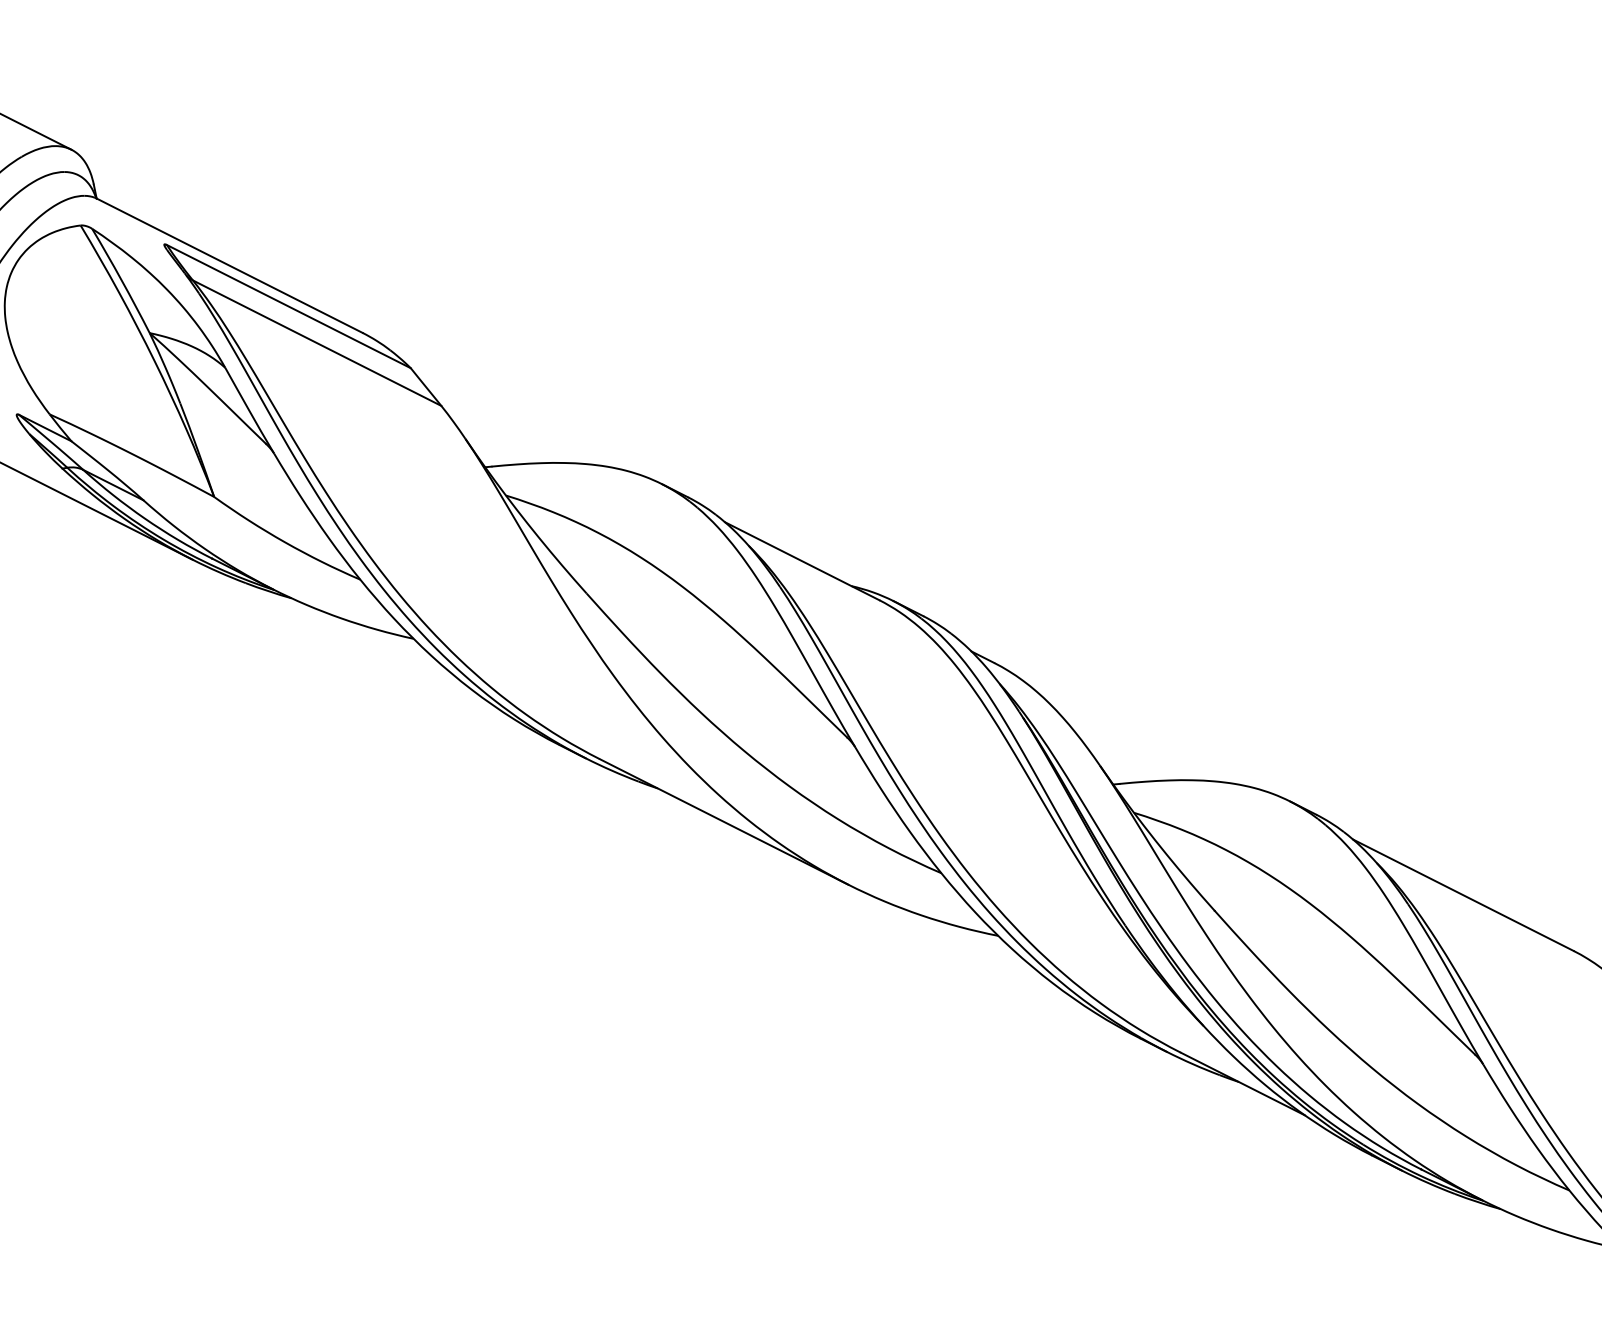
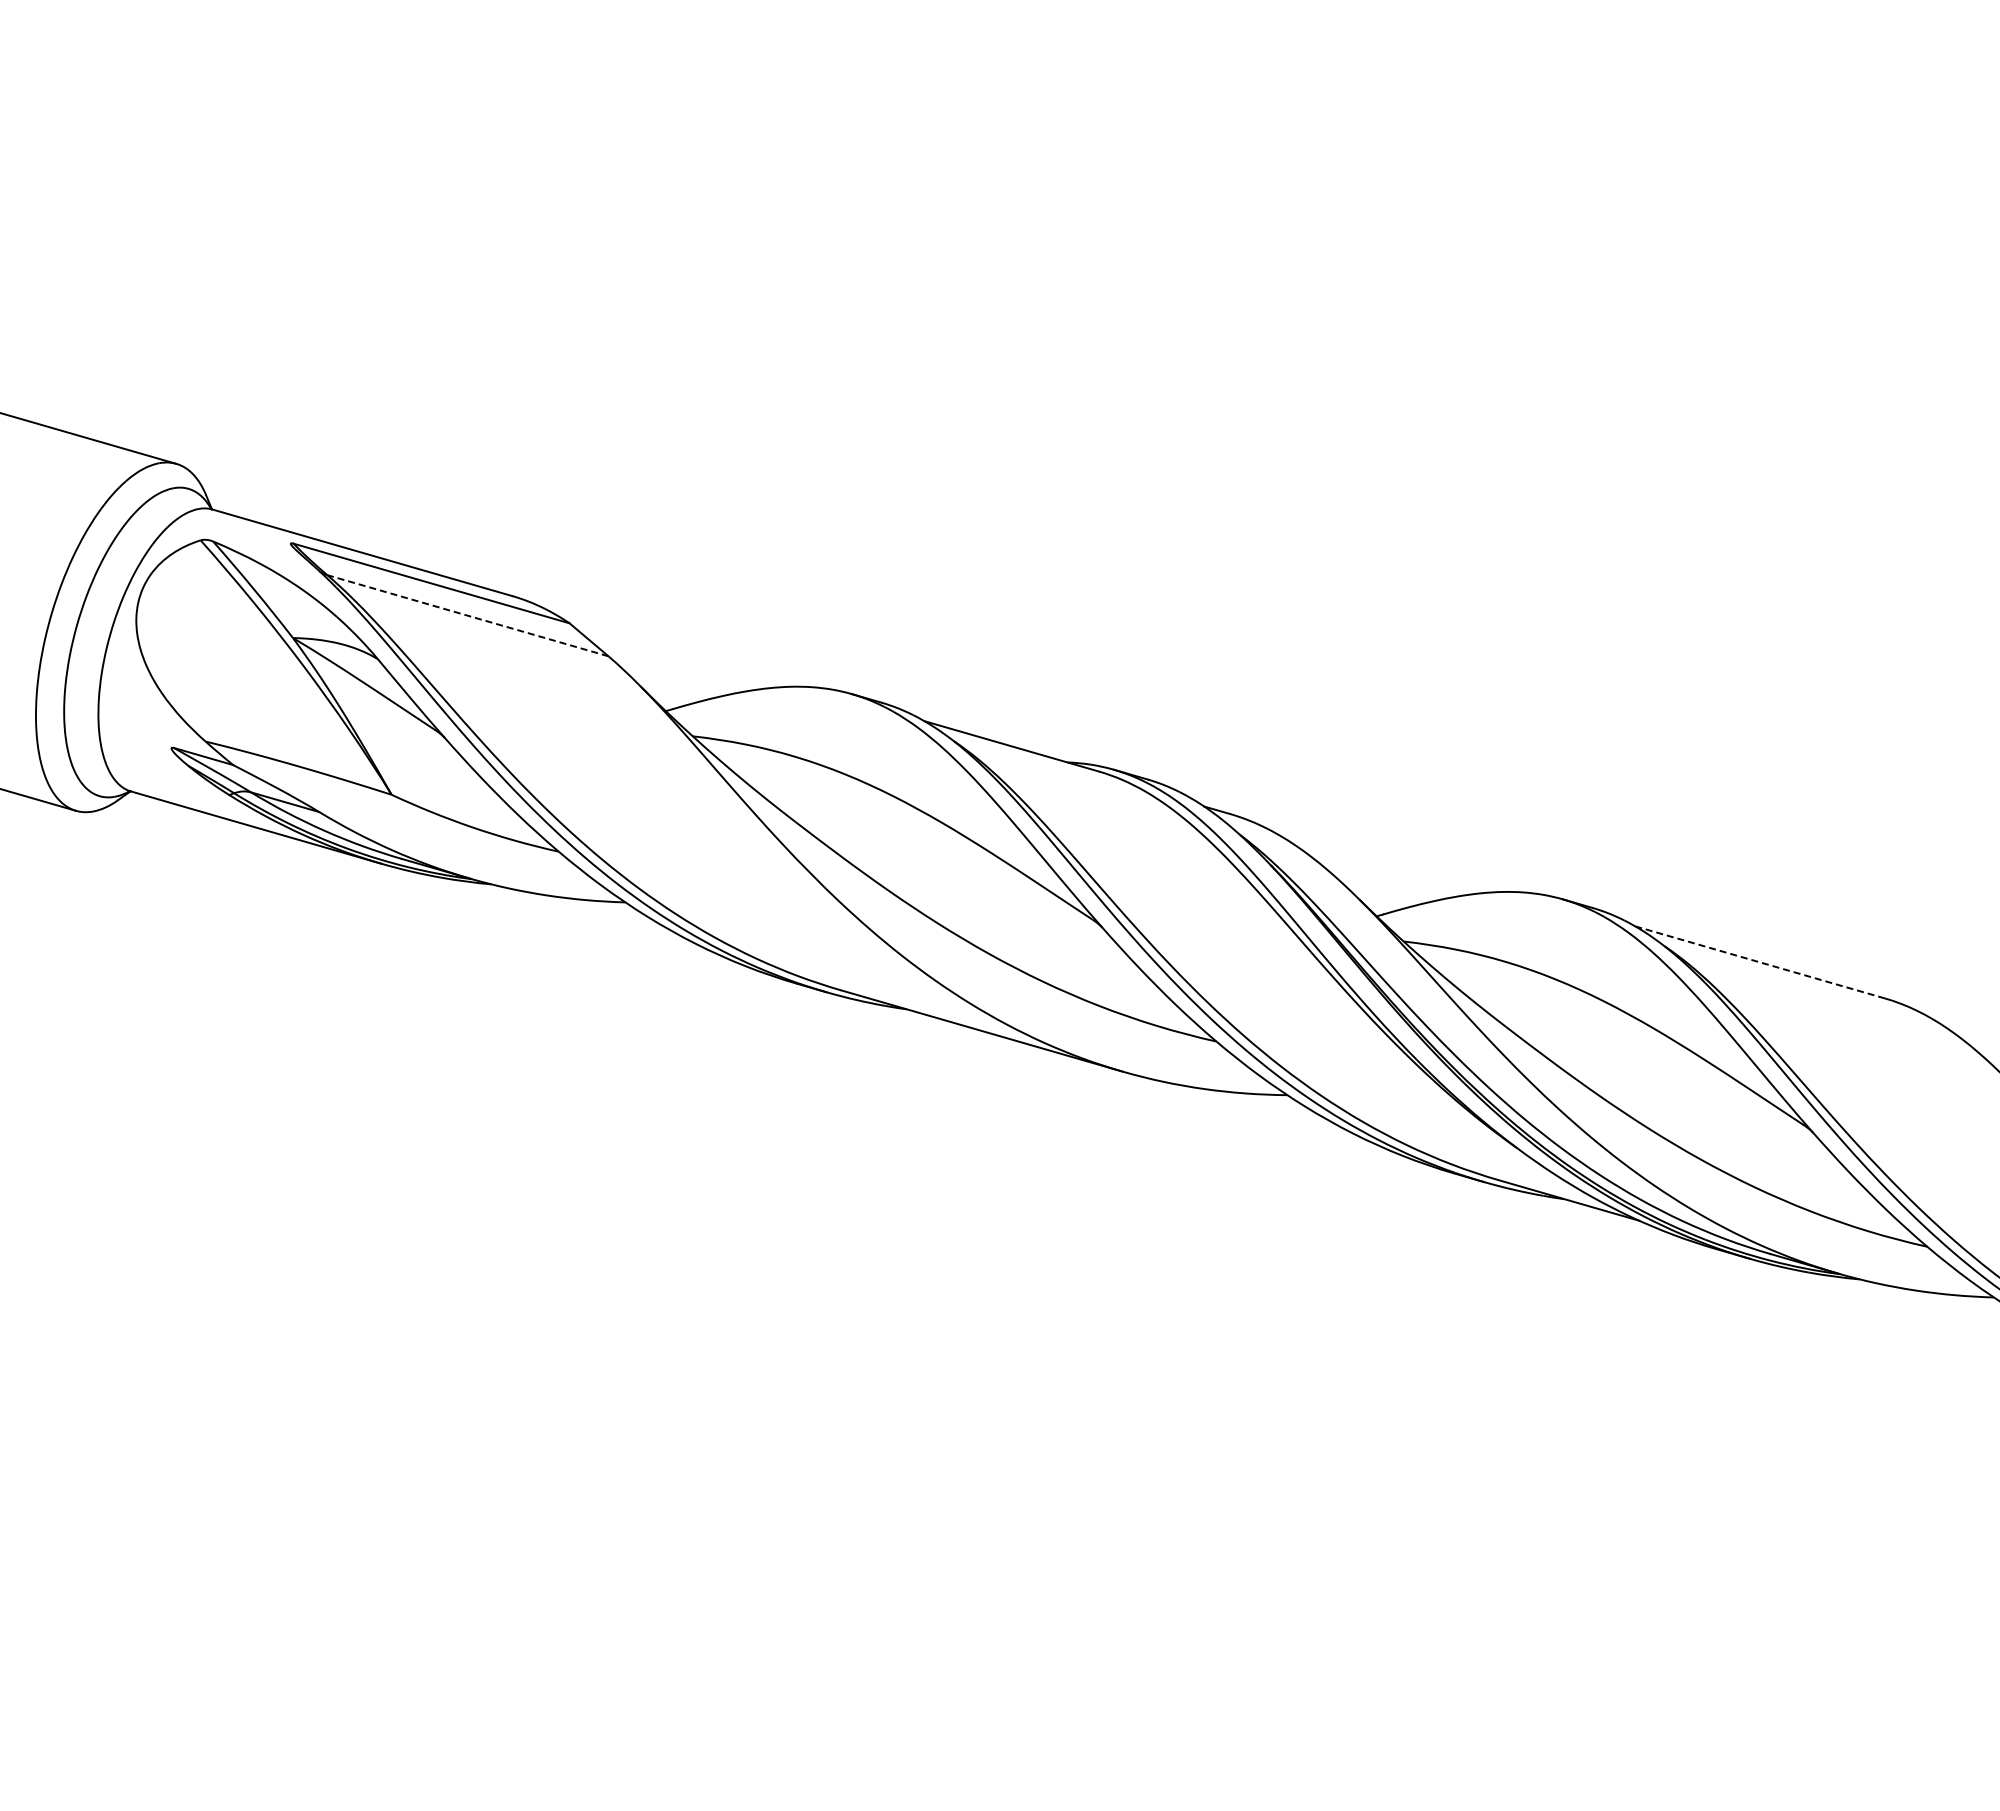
line: (316, 342) -> (467, 615), solid -> dashed
line: (1463, 895) -> (1760, 962), solid -> dashed

